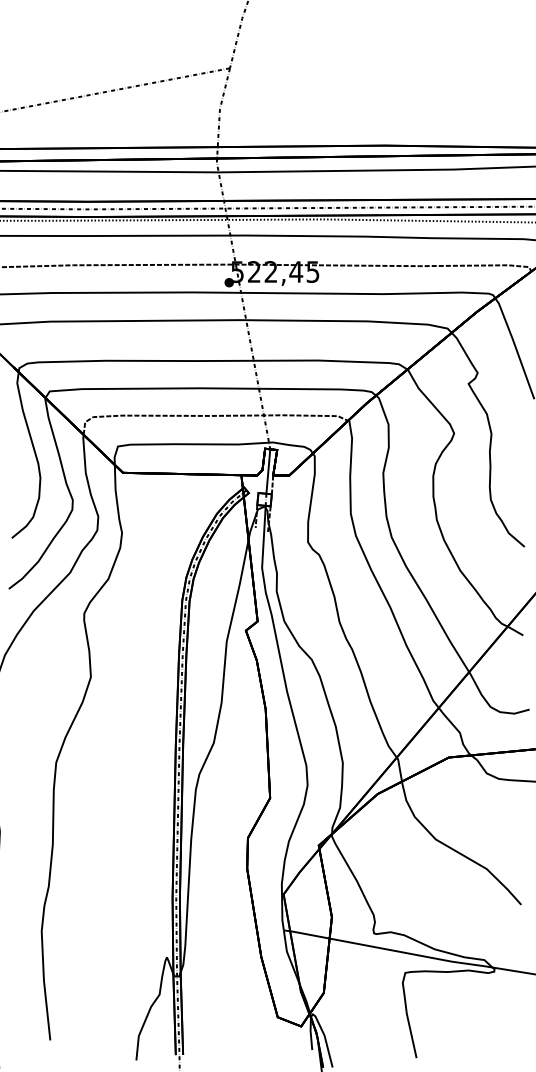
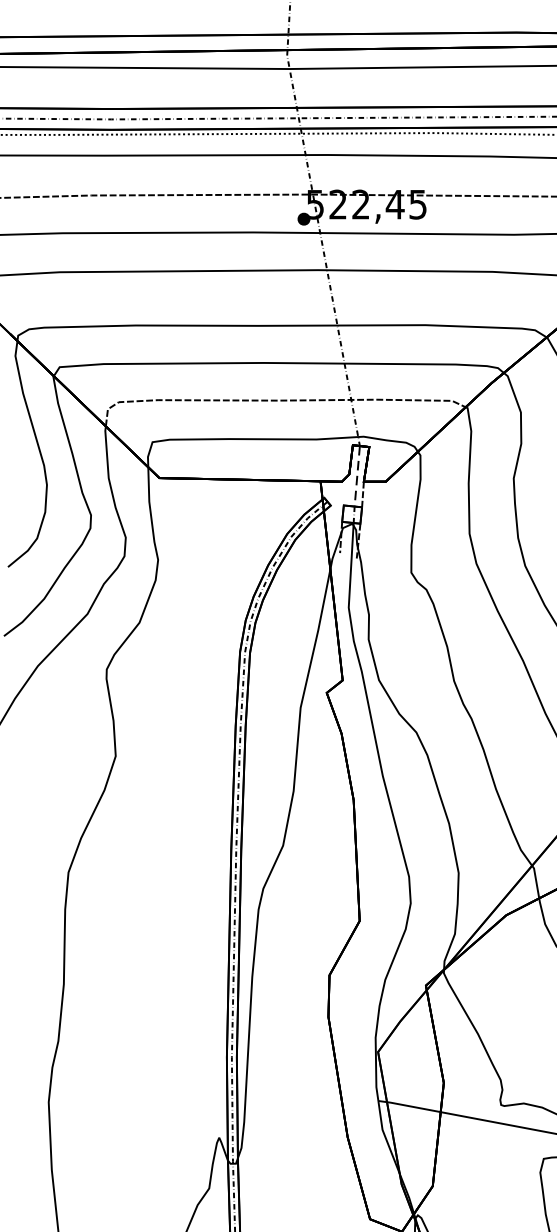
line: (268, 472) -> (357, 477), solid -> dashed

